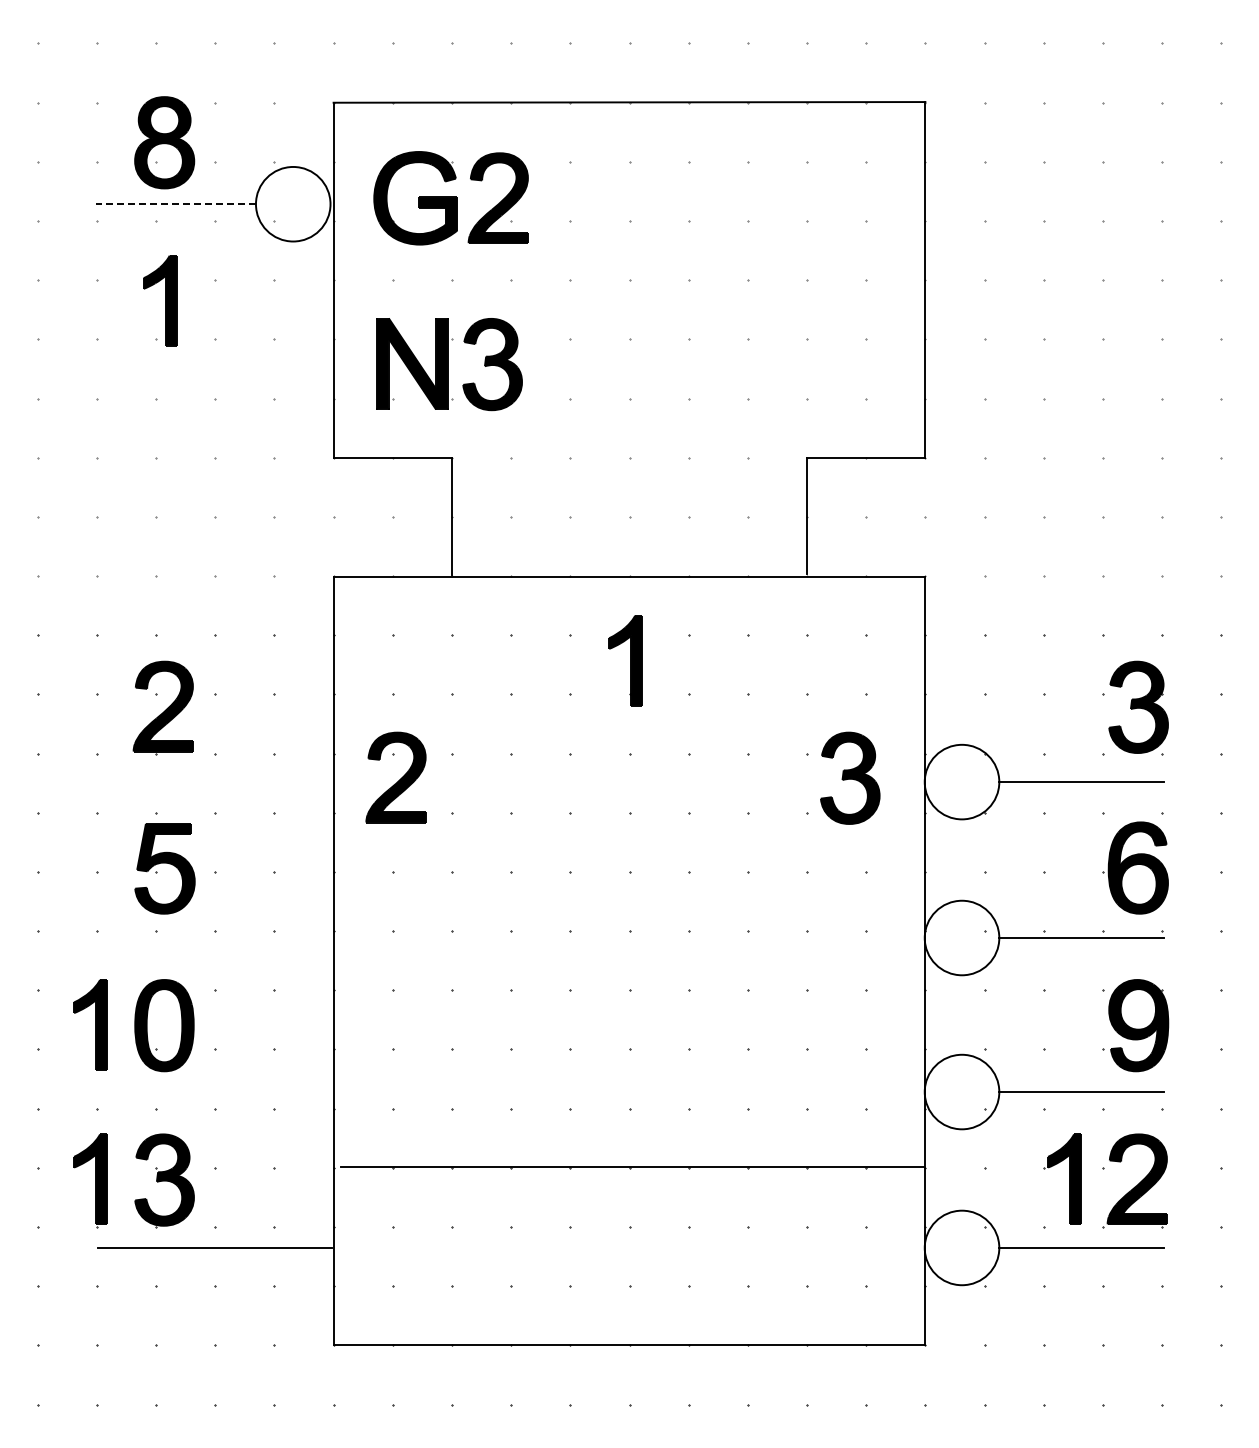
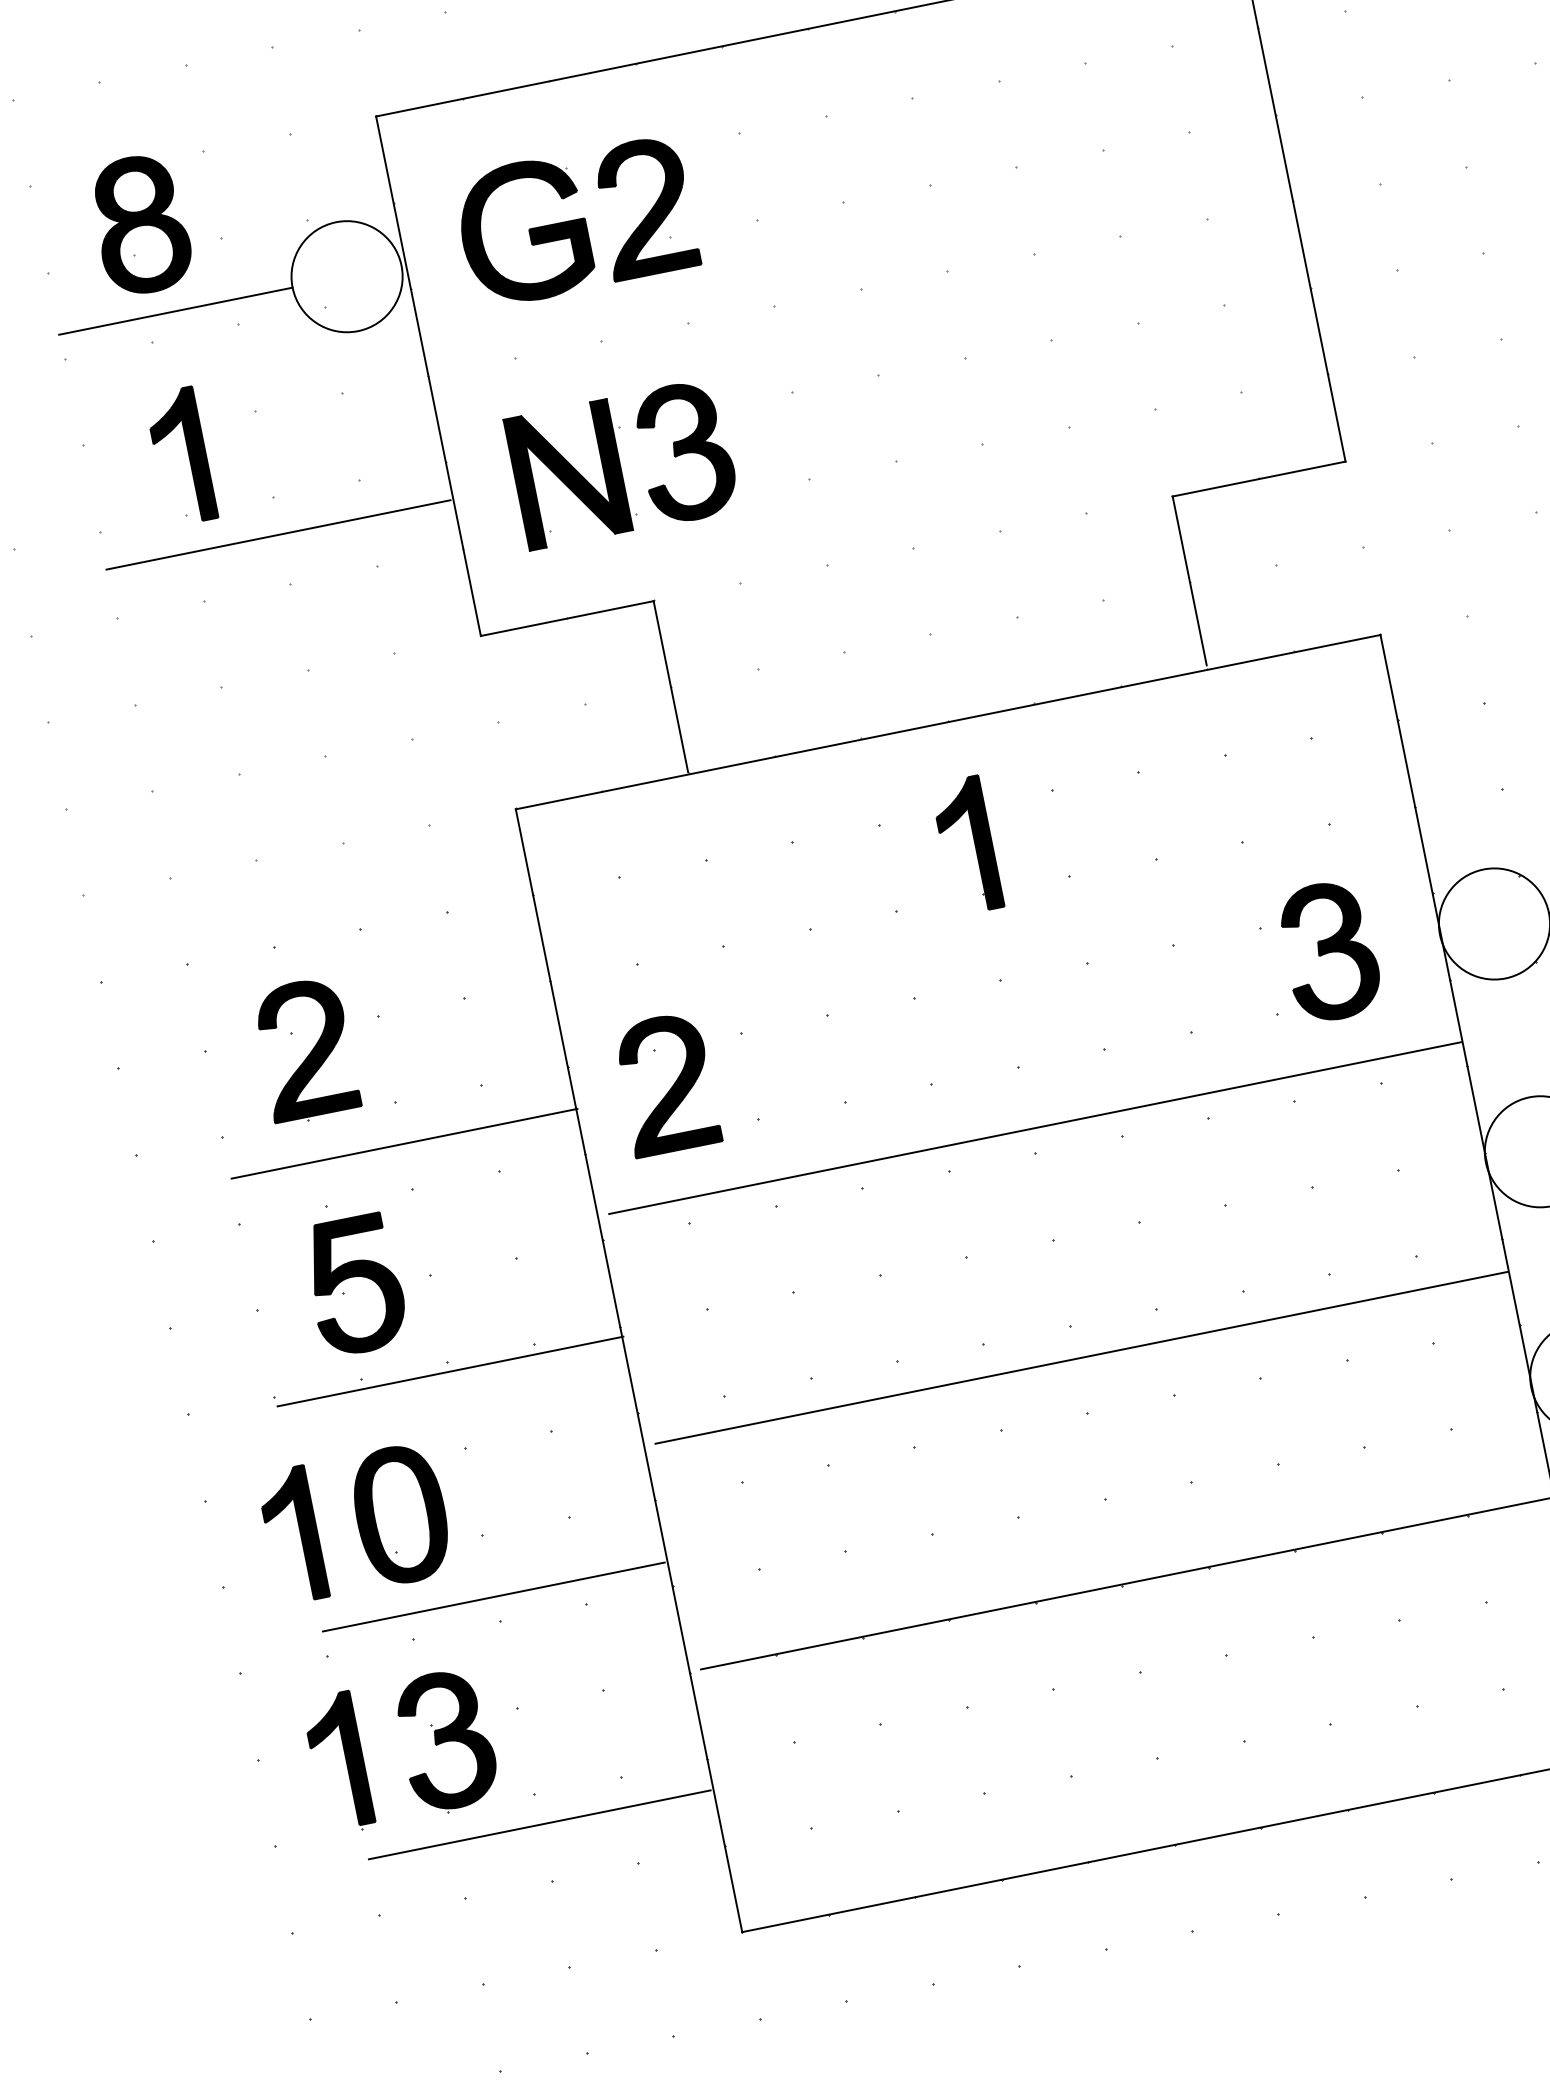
line: (176, 204) -> (176, 311), dashed -> solid
line: (213, 364) -> (277, 534), added
line: (215, 782) -> (403, 1144), added
line: (632, 855) -> (1034, 1128), added
line: (215, 938) -> (449, 1372), added
line: (632, 1012) -> (1080, 1357), added
line: (214, 1092) -> (493, 1597), added

